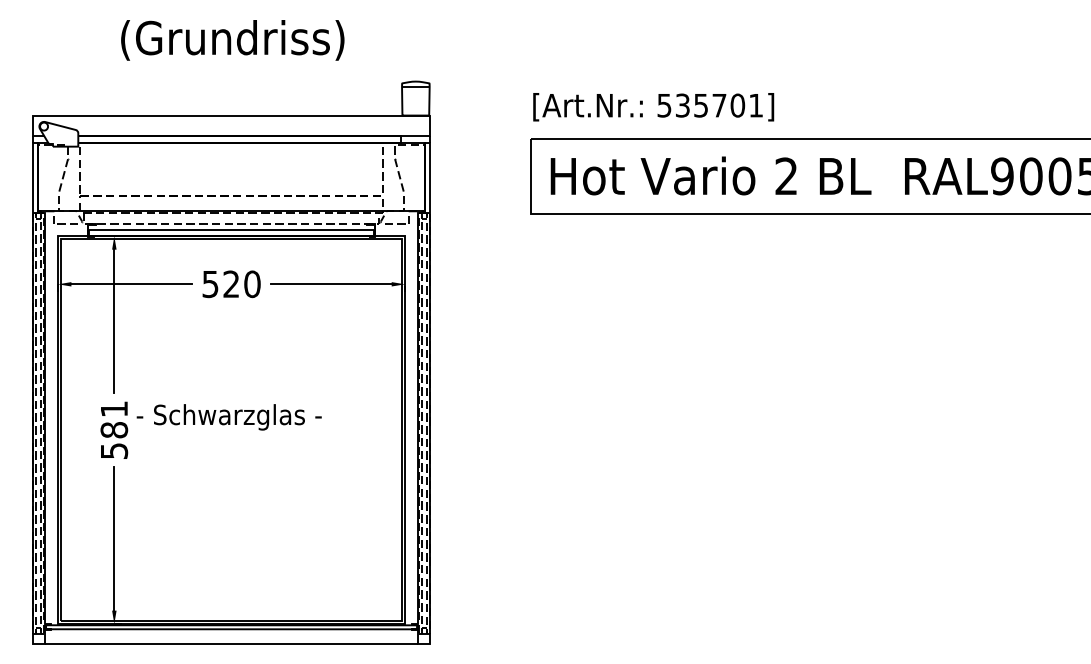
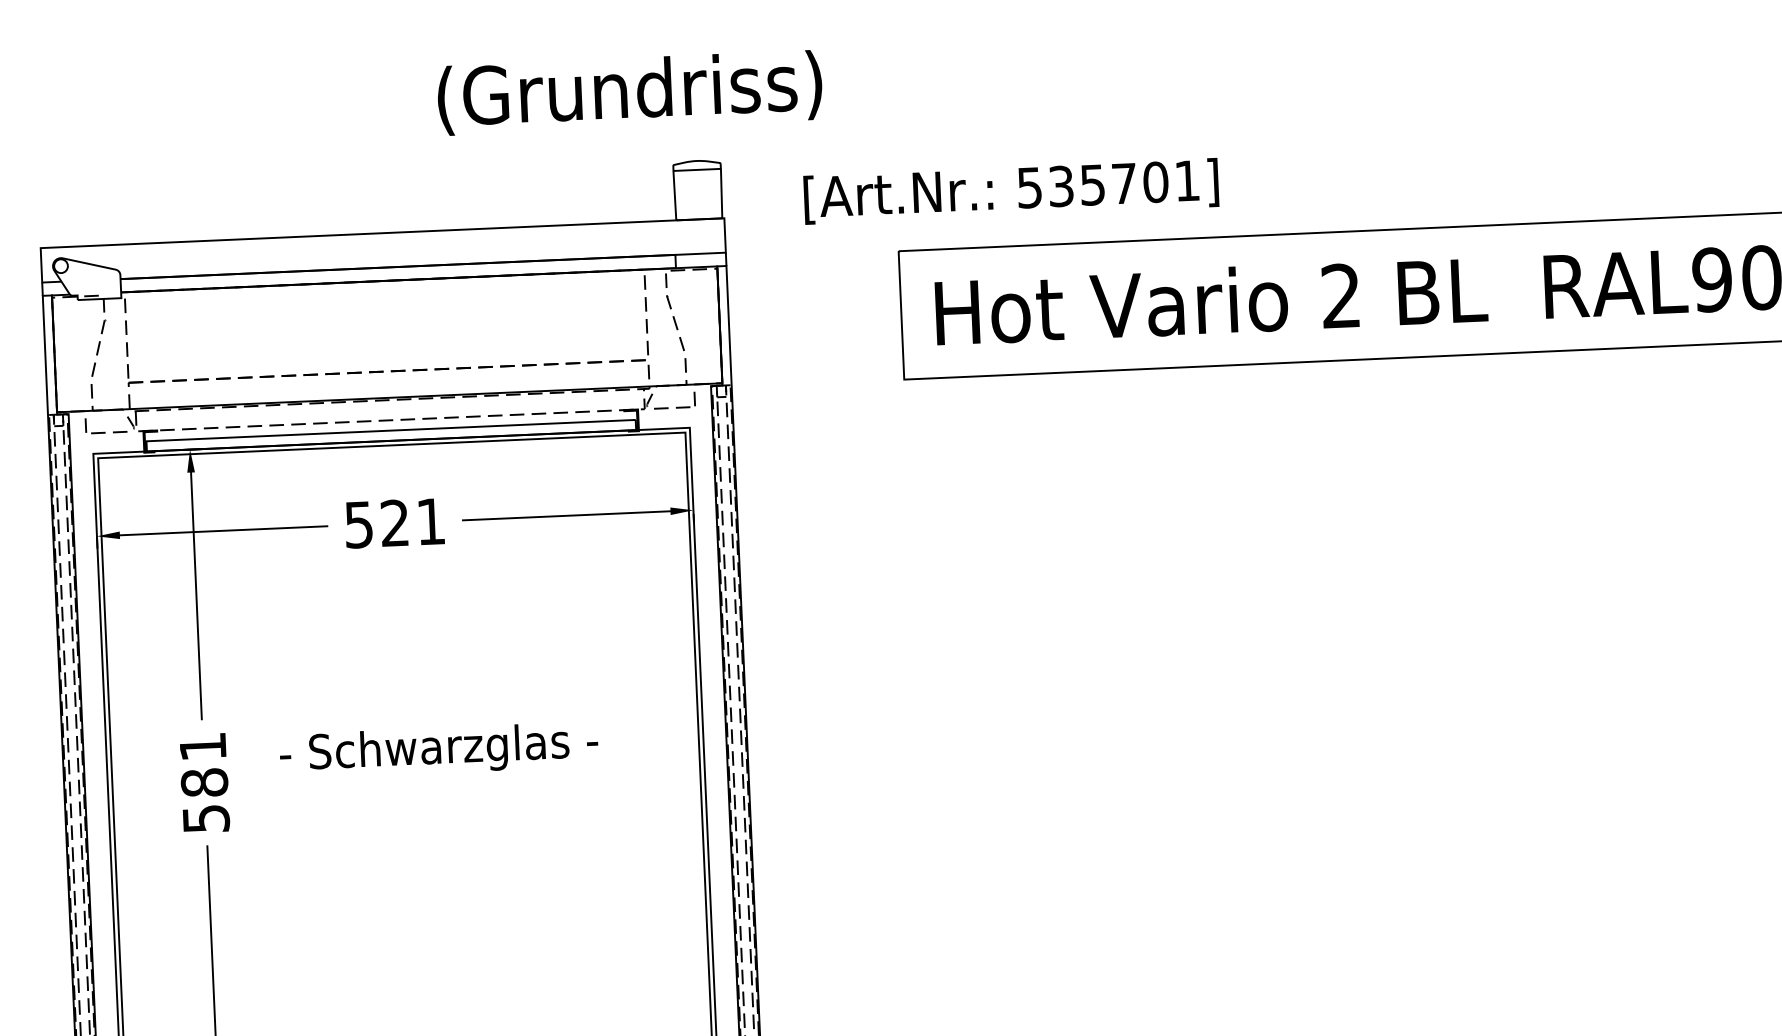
text: (232, 40) -> (629, 93), moved
text: (653, 107) -> (1011, 191), moved
text: (252, 284) -> (431, 522), 520 -> 521
text: (228, 417) -> (437, 750), moved

